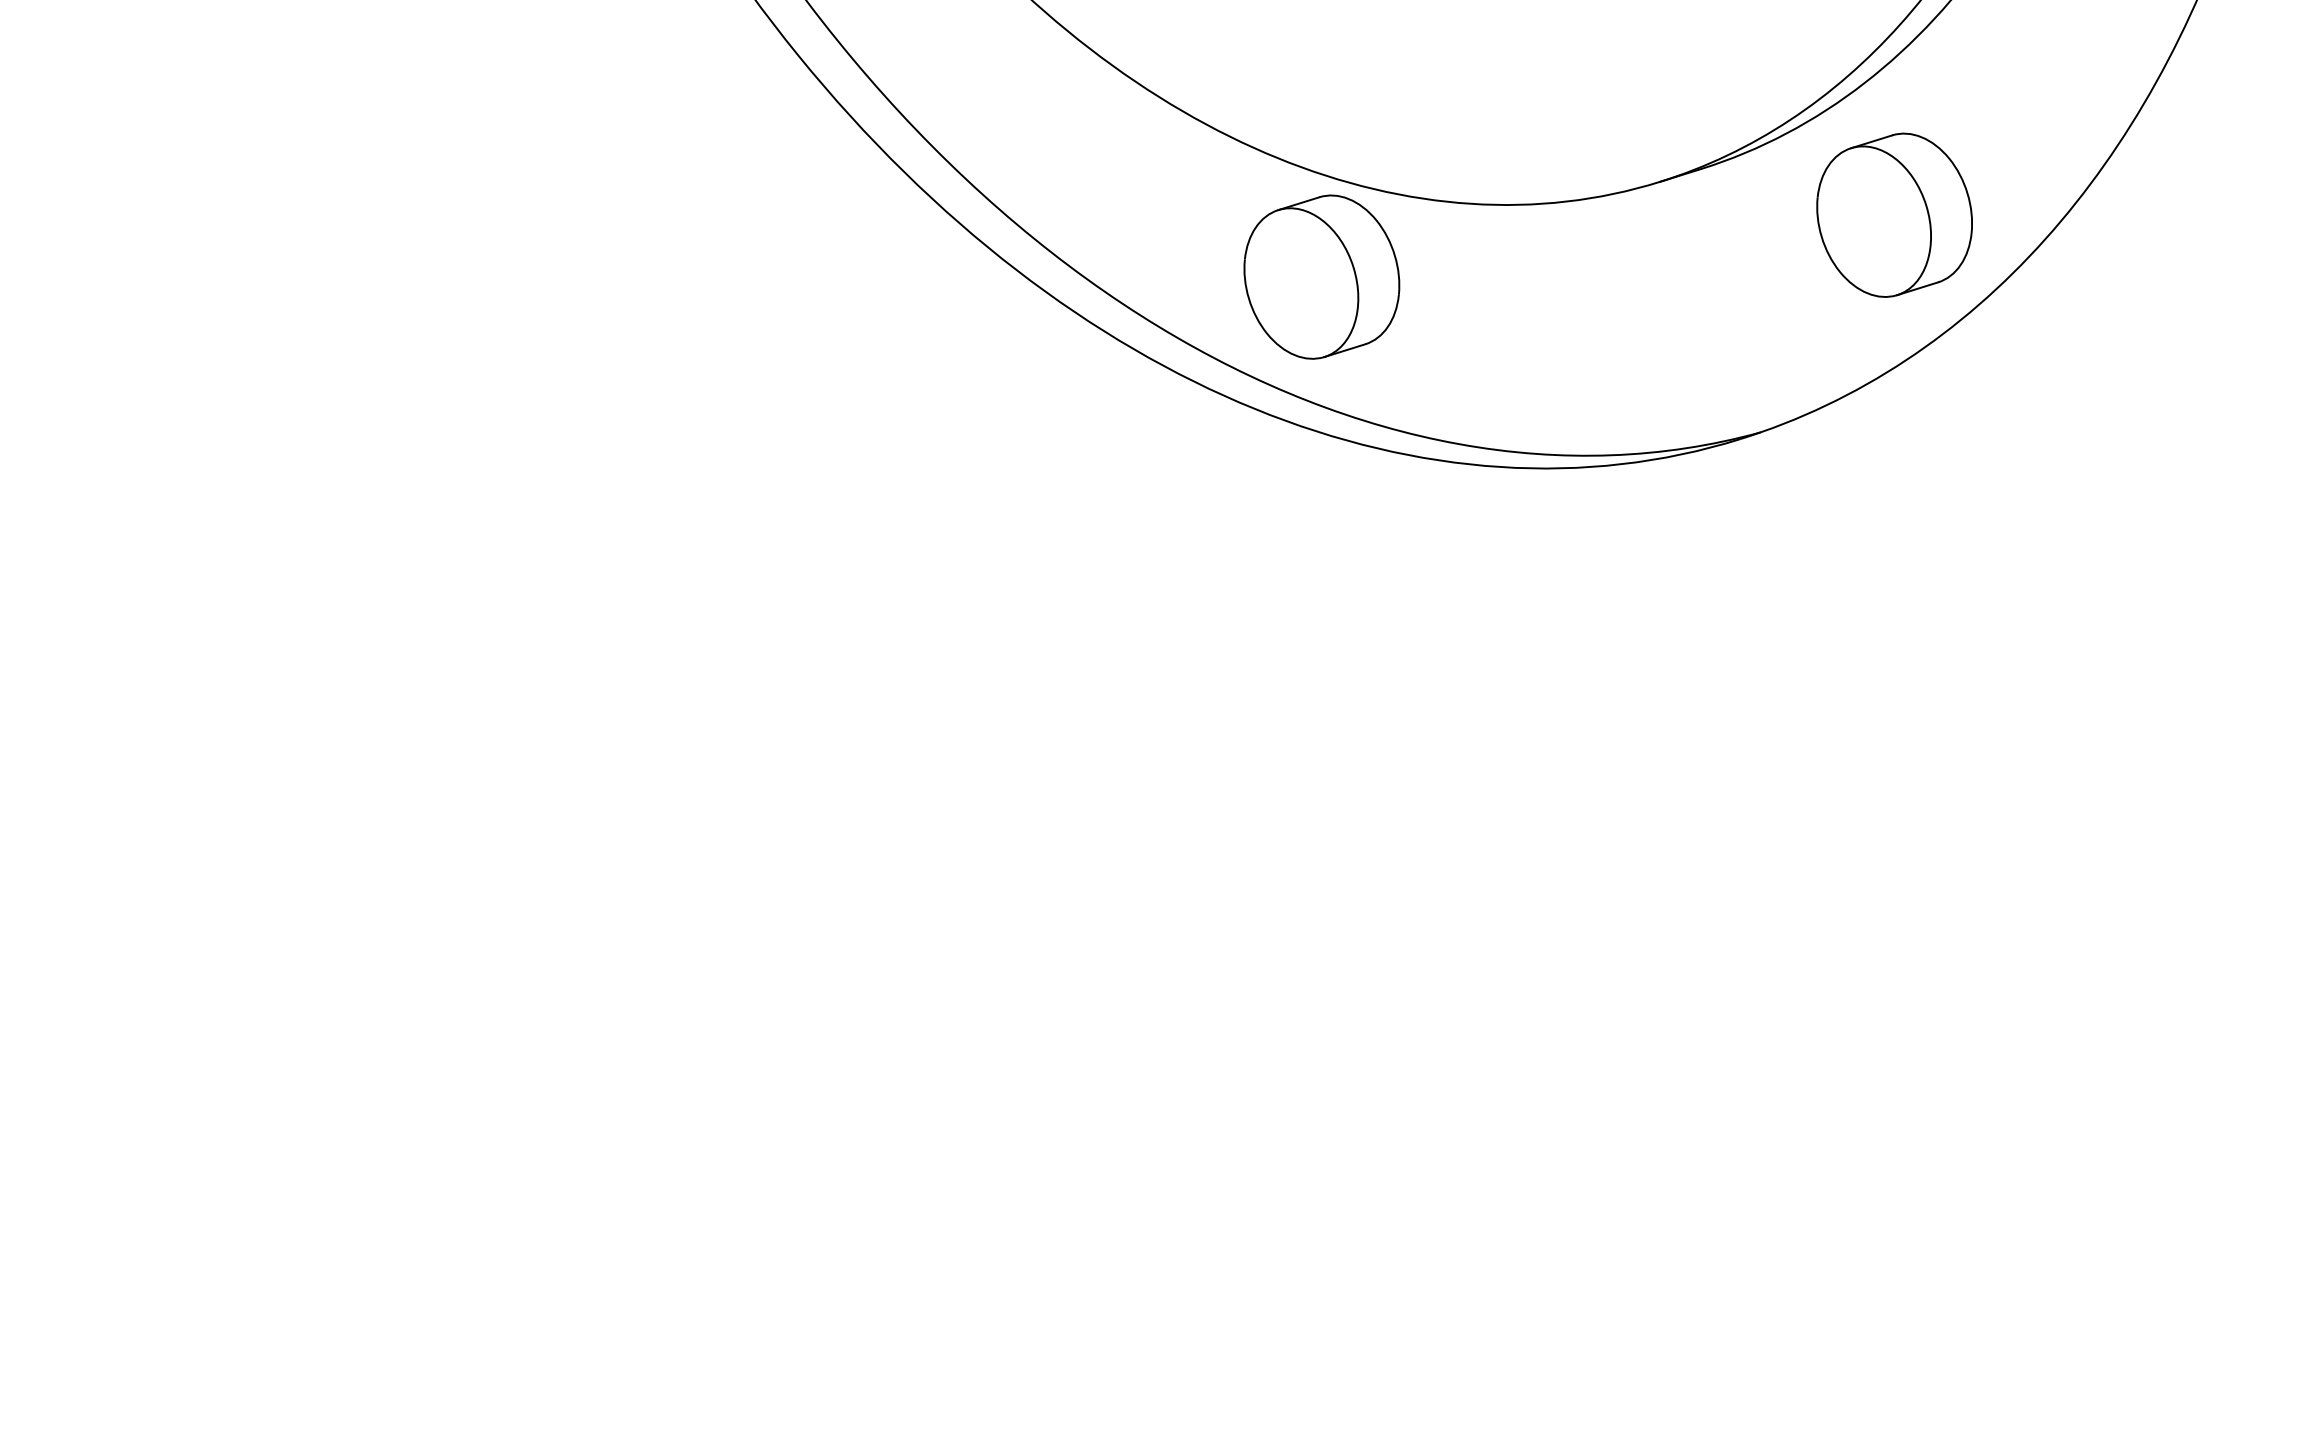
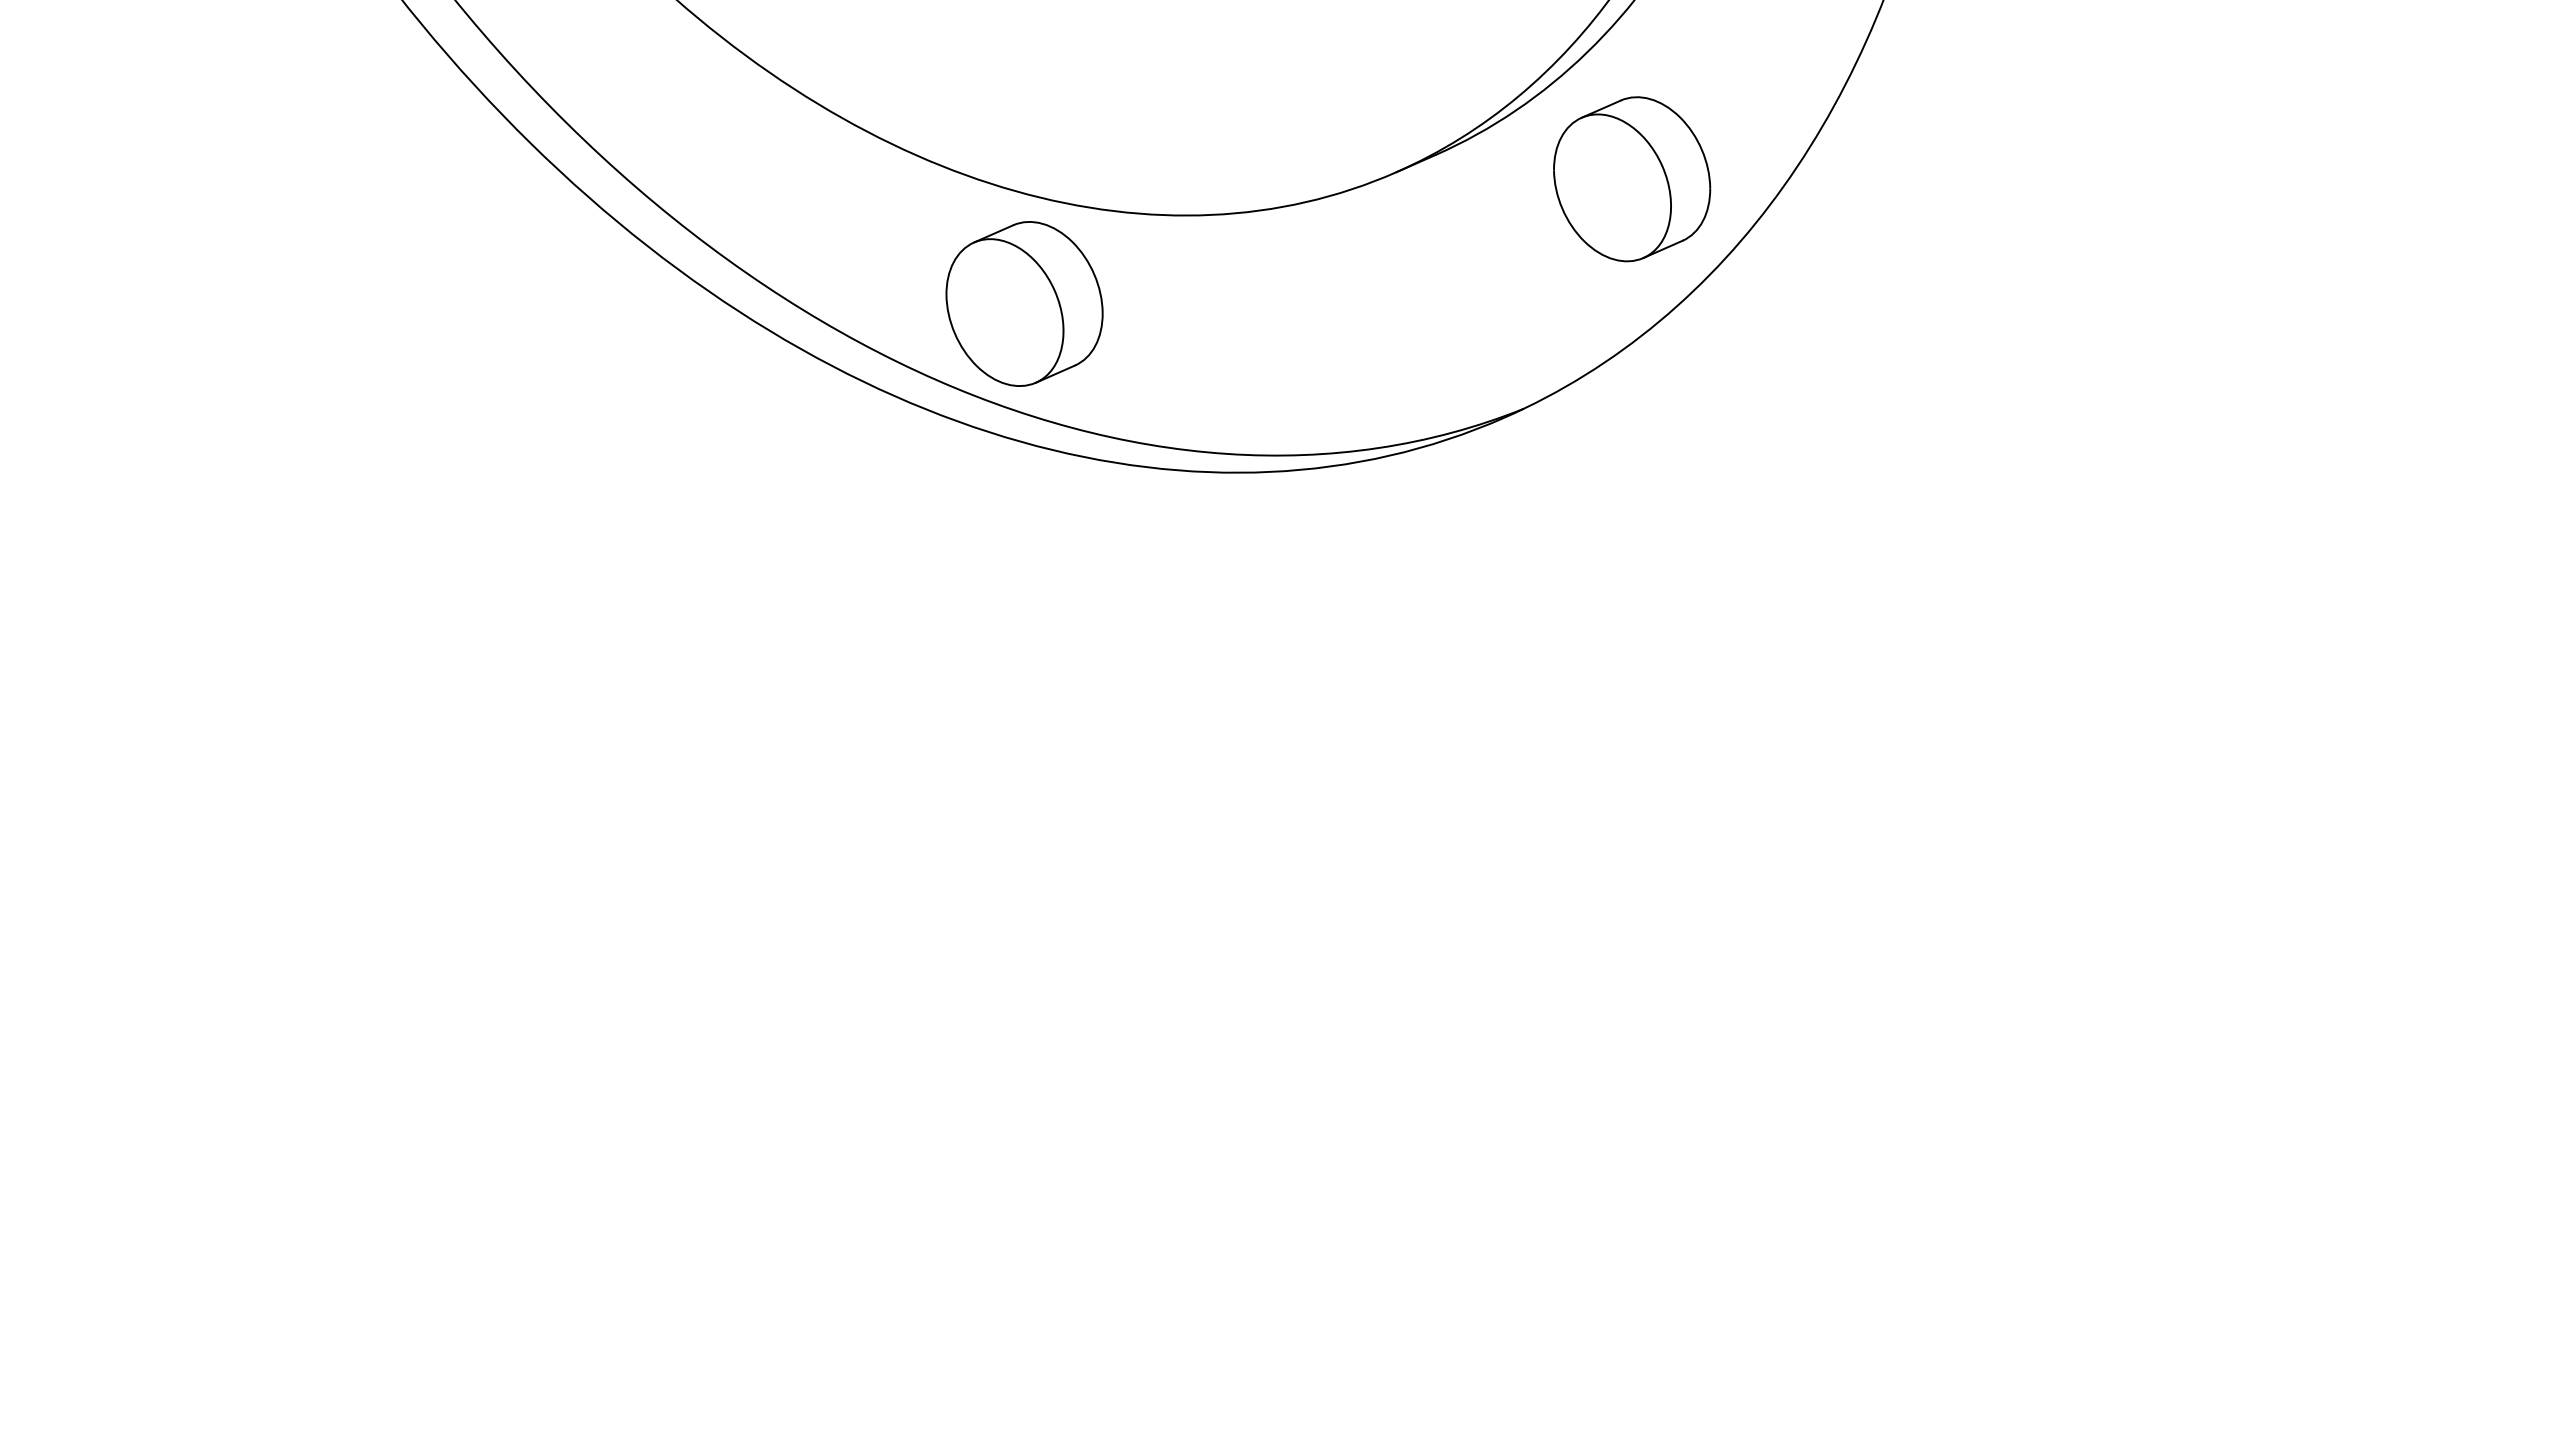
part: (1321, 276) -> (1024, 303), moved

